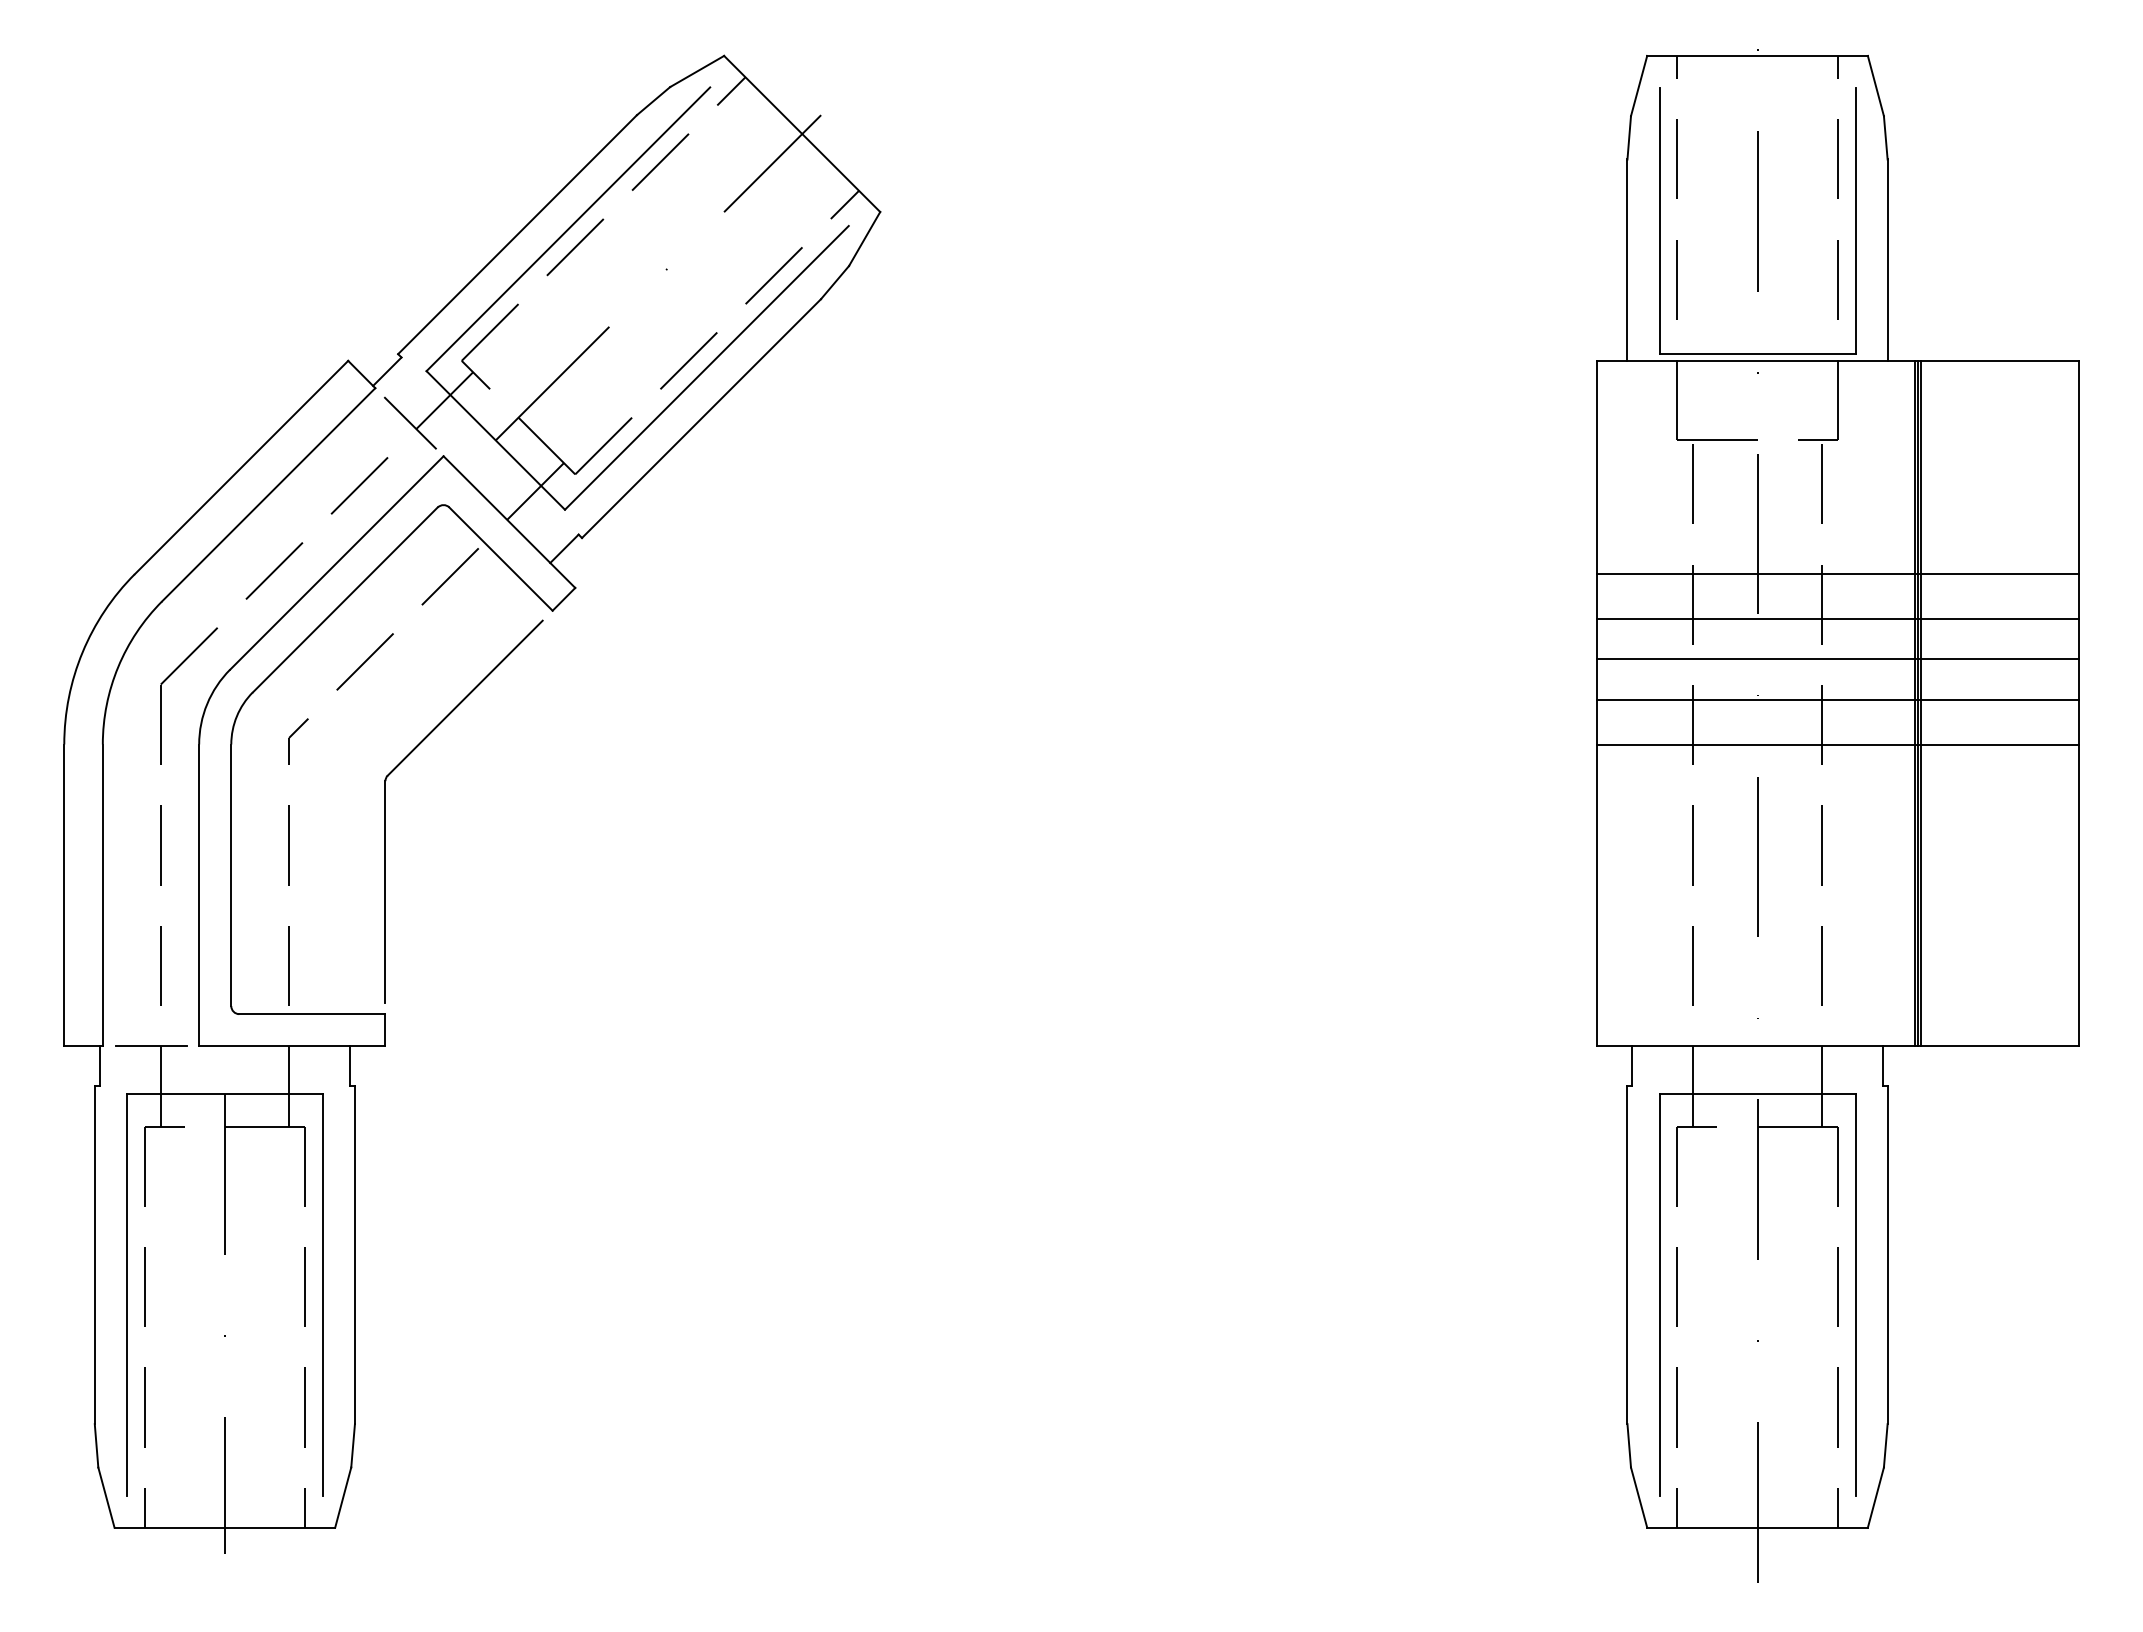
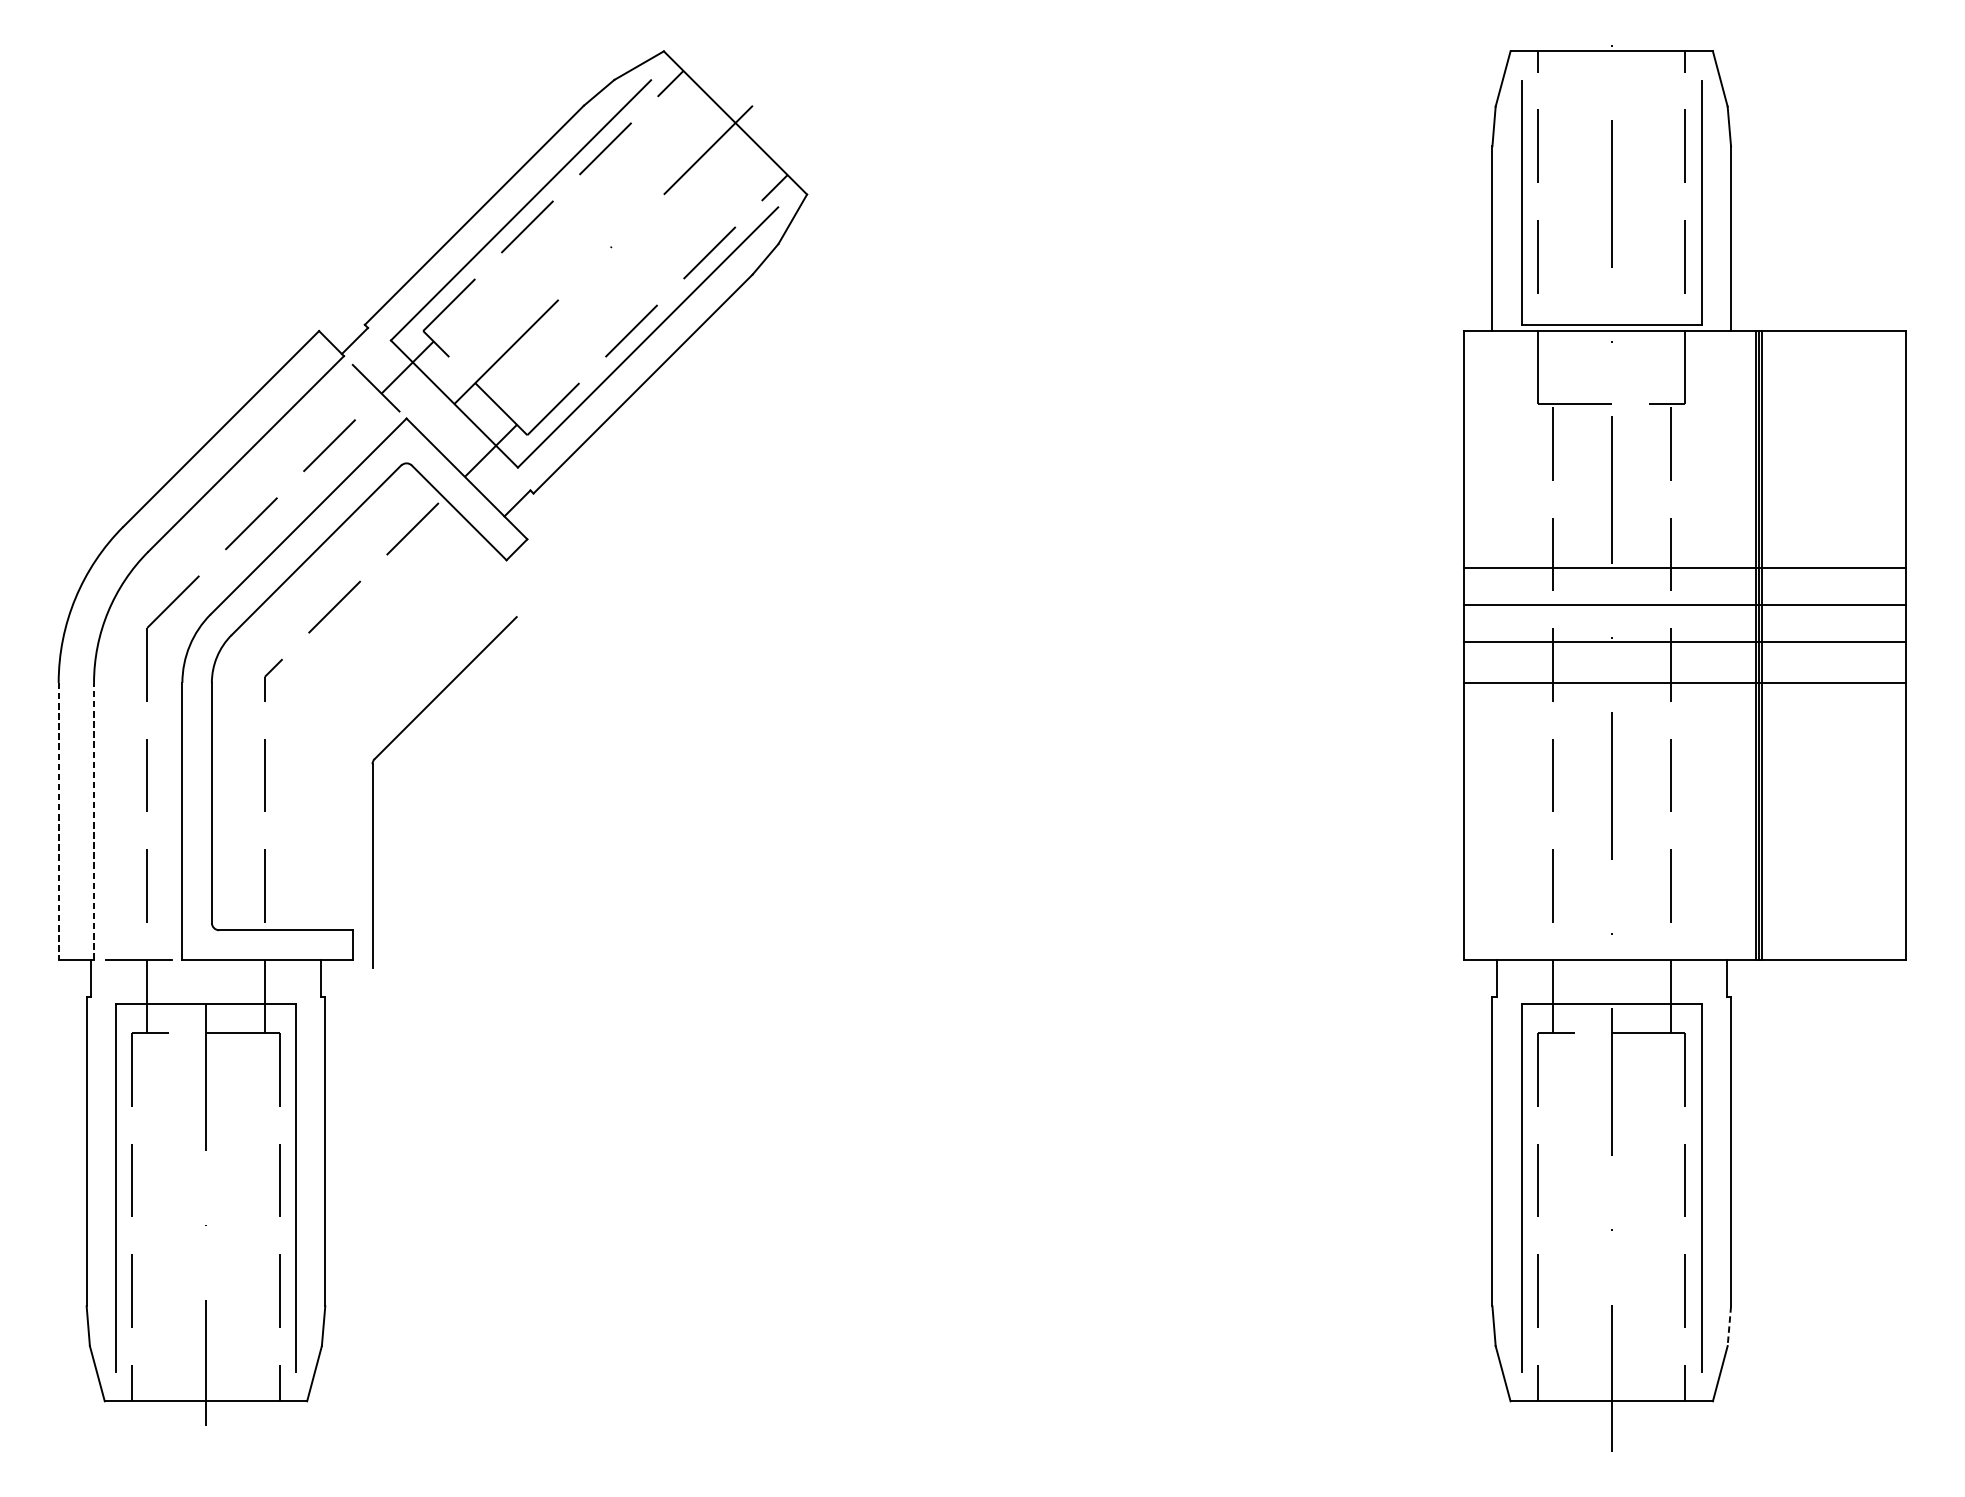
line: (1837, 574) -> (1685, 526), removed
part: (408, 756) -> (393, 741), moved
line: (64, 895) -> (58, 821), solid -> dashed
line: (102, 895) -> (93, 821), solid -> dashed
line: (1885, 1445) -> (1729, 1325), solid -> dashed

